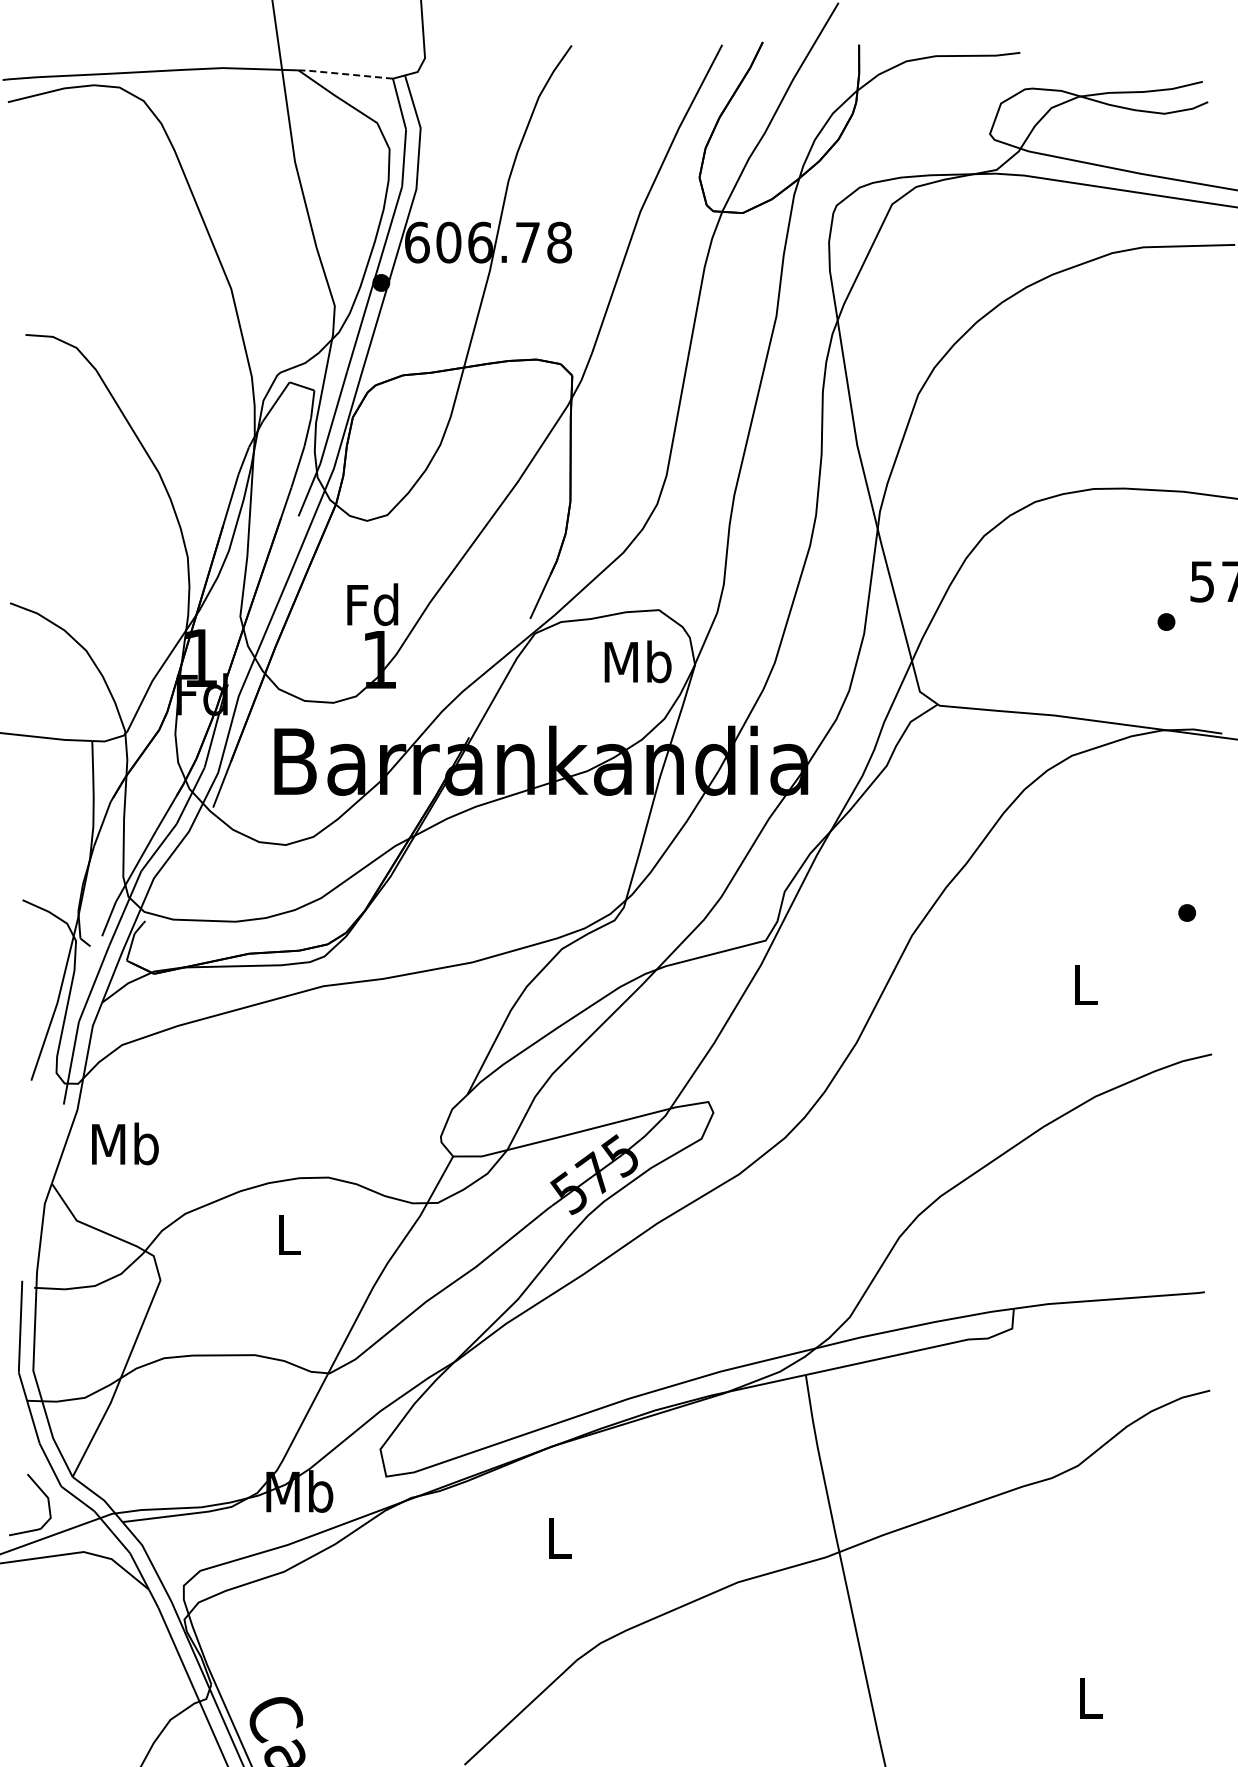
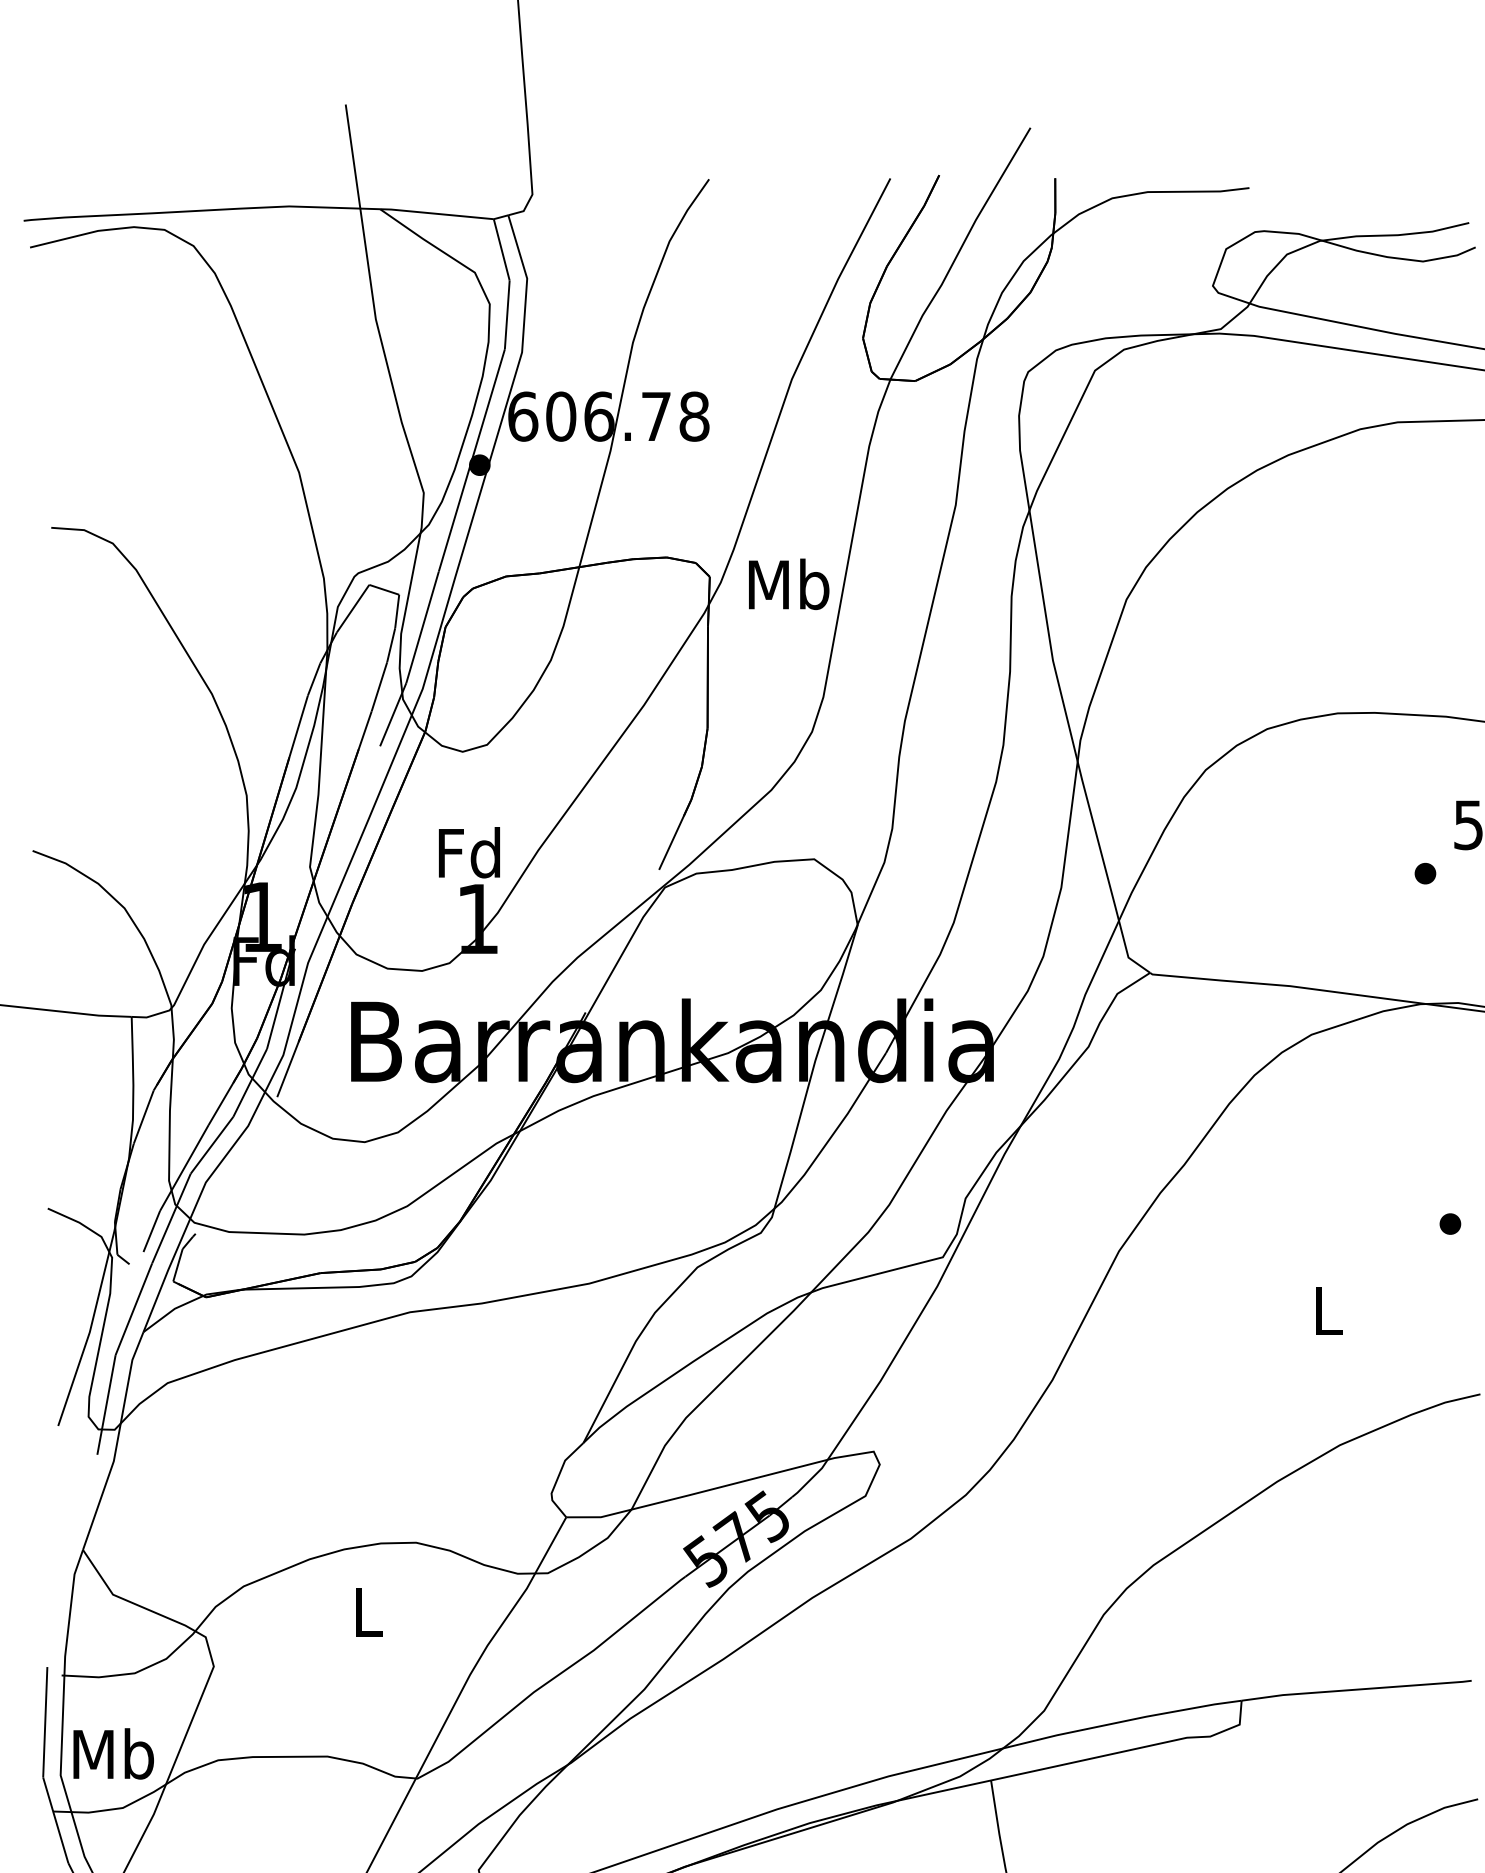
line: (344, 74) -> (435, 214), dashed -> solid
text: (637, 661) -> (788, 583), moved
text: (125, 1143) -> (113, 1753), moved

